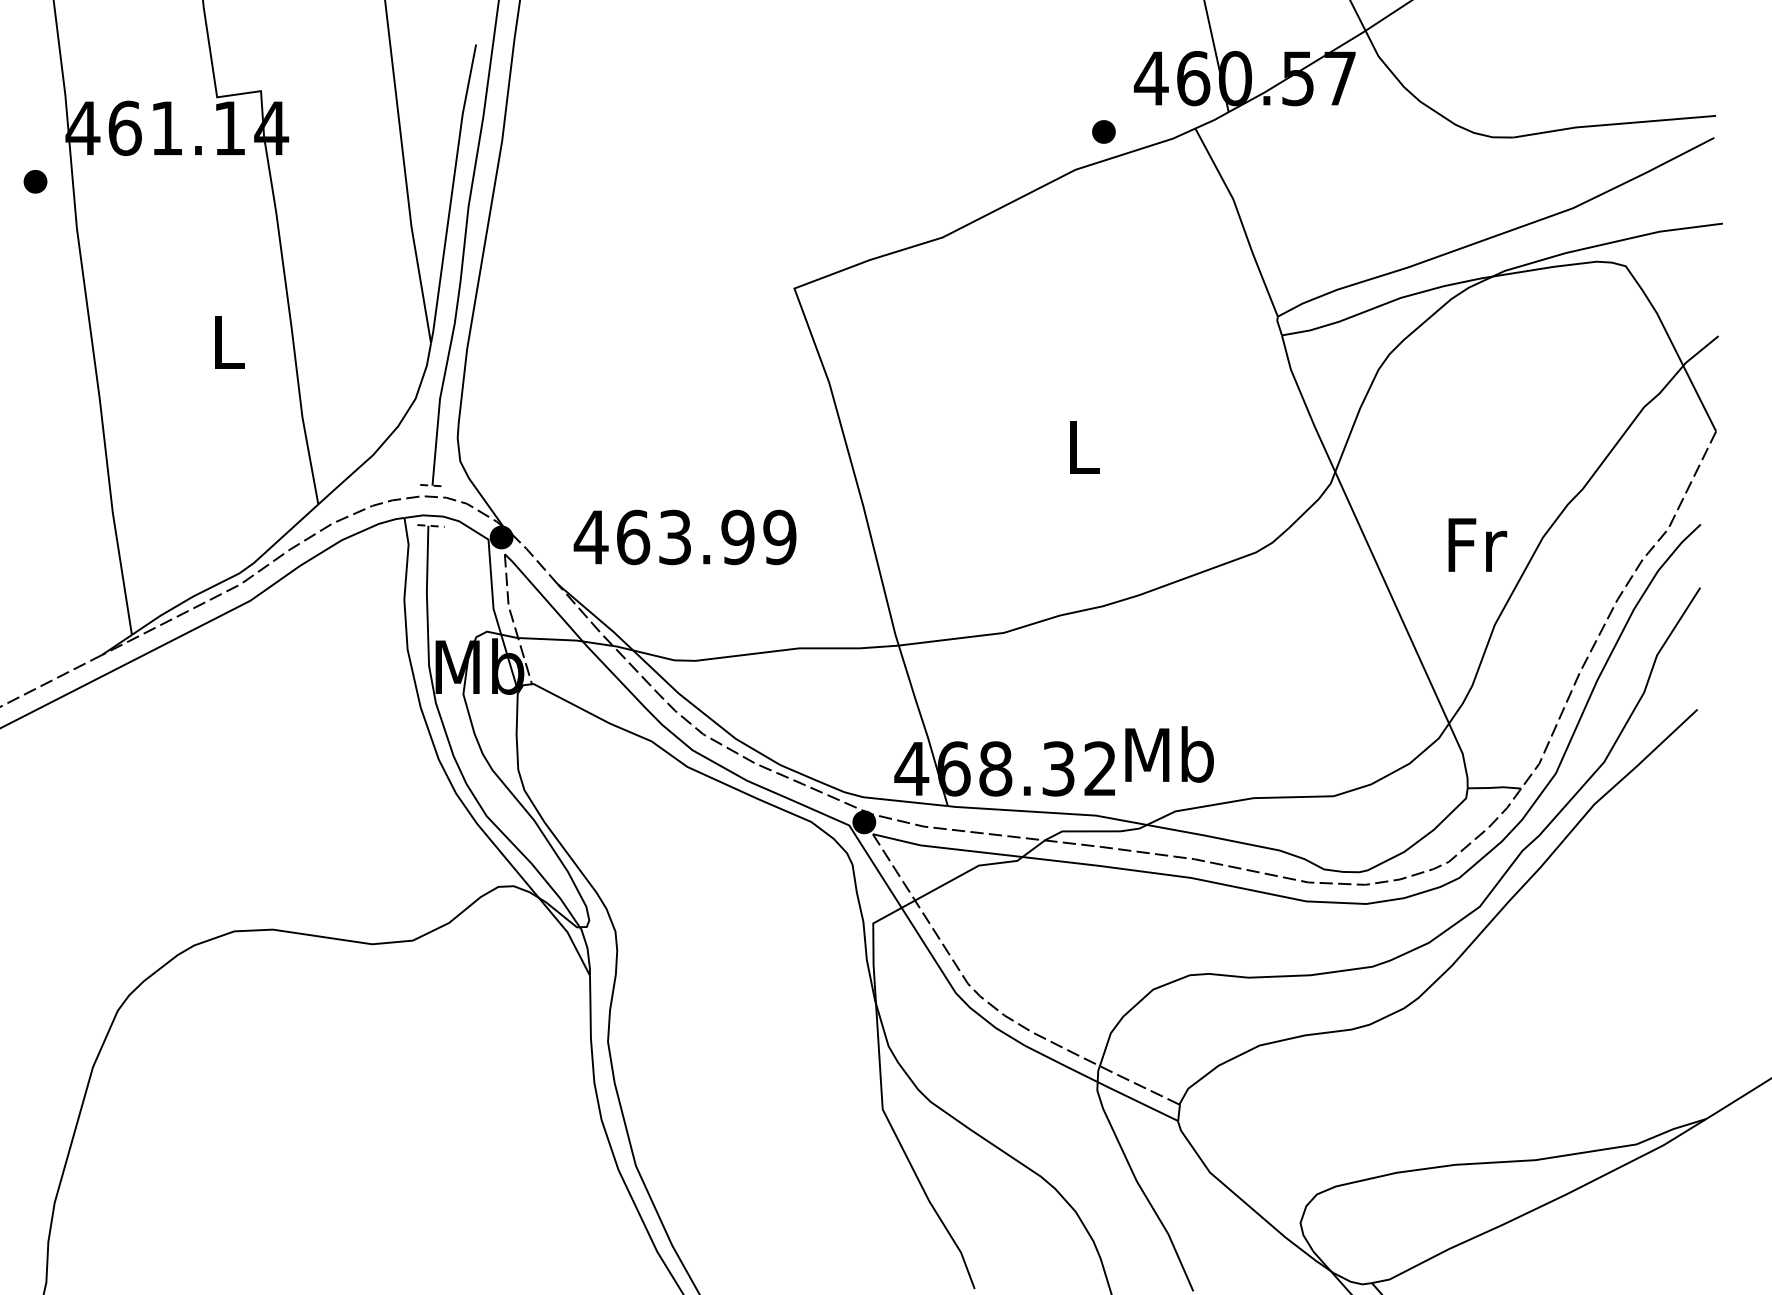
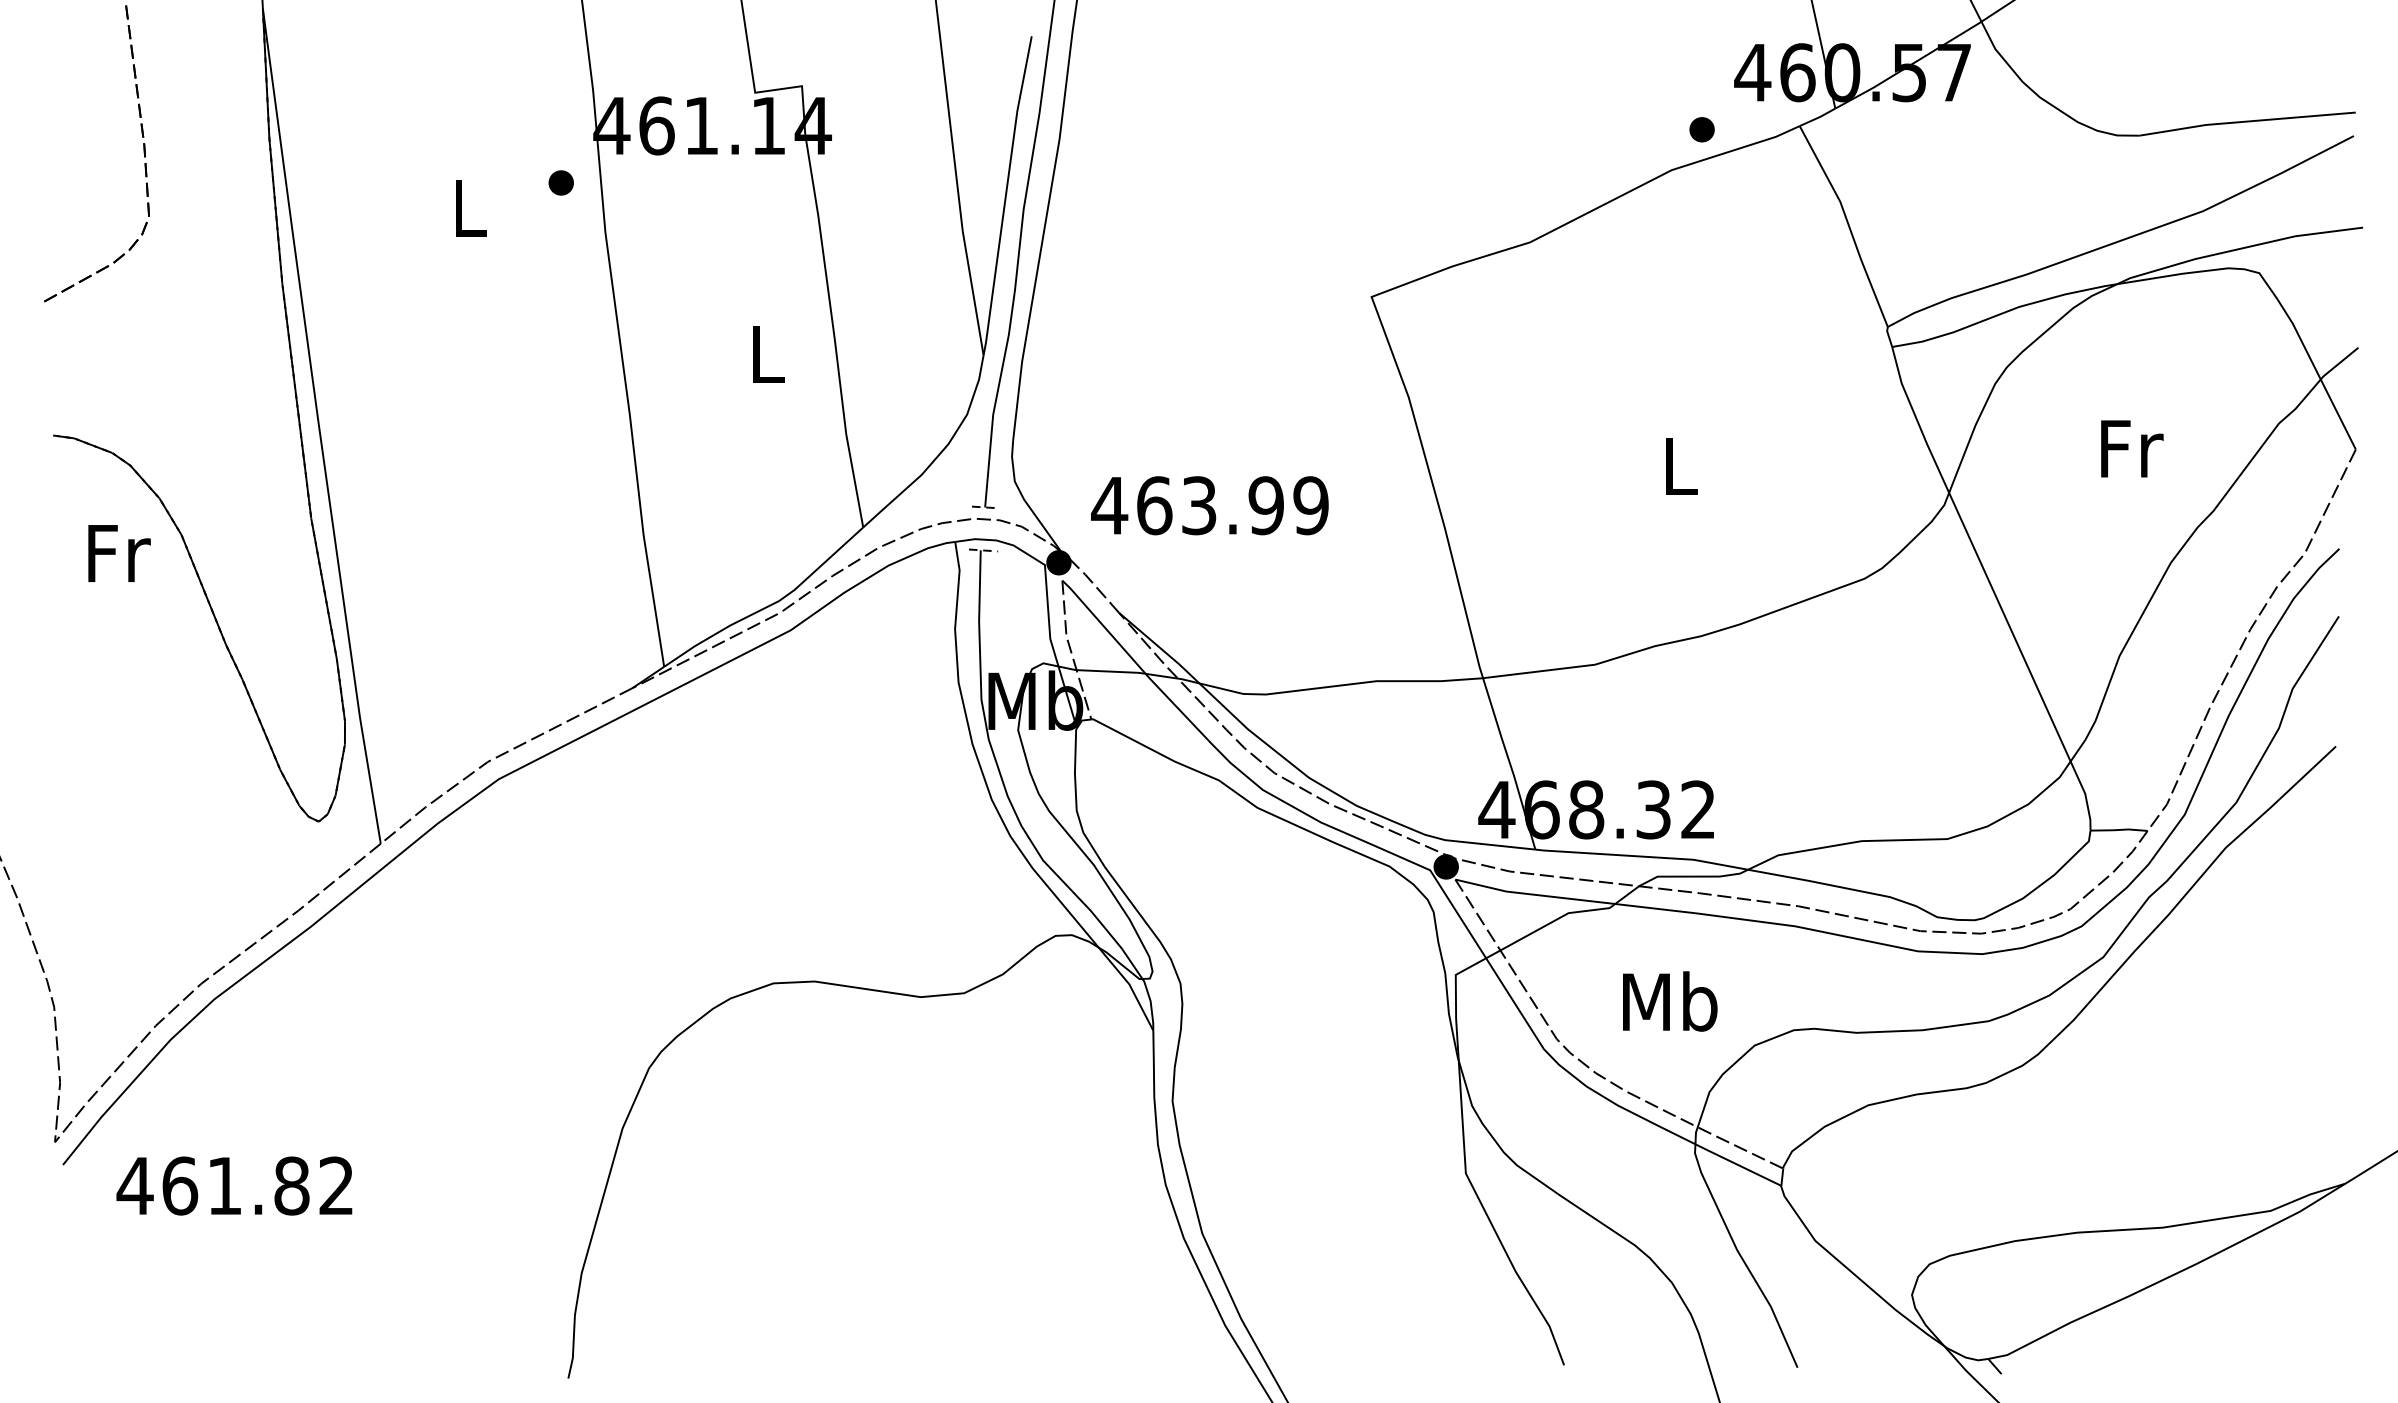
text: (684, 537) -> (1209, 505), moved
text: (1477, 544) -> (2132, 448), moved
text: (1169, 754) -> (1670, 1001), moved

